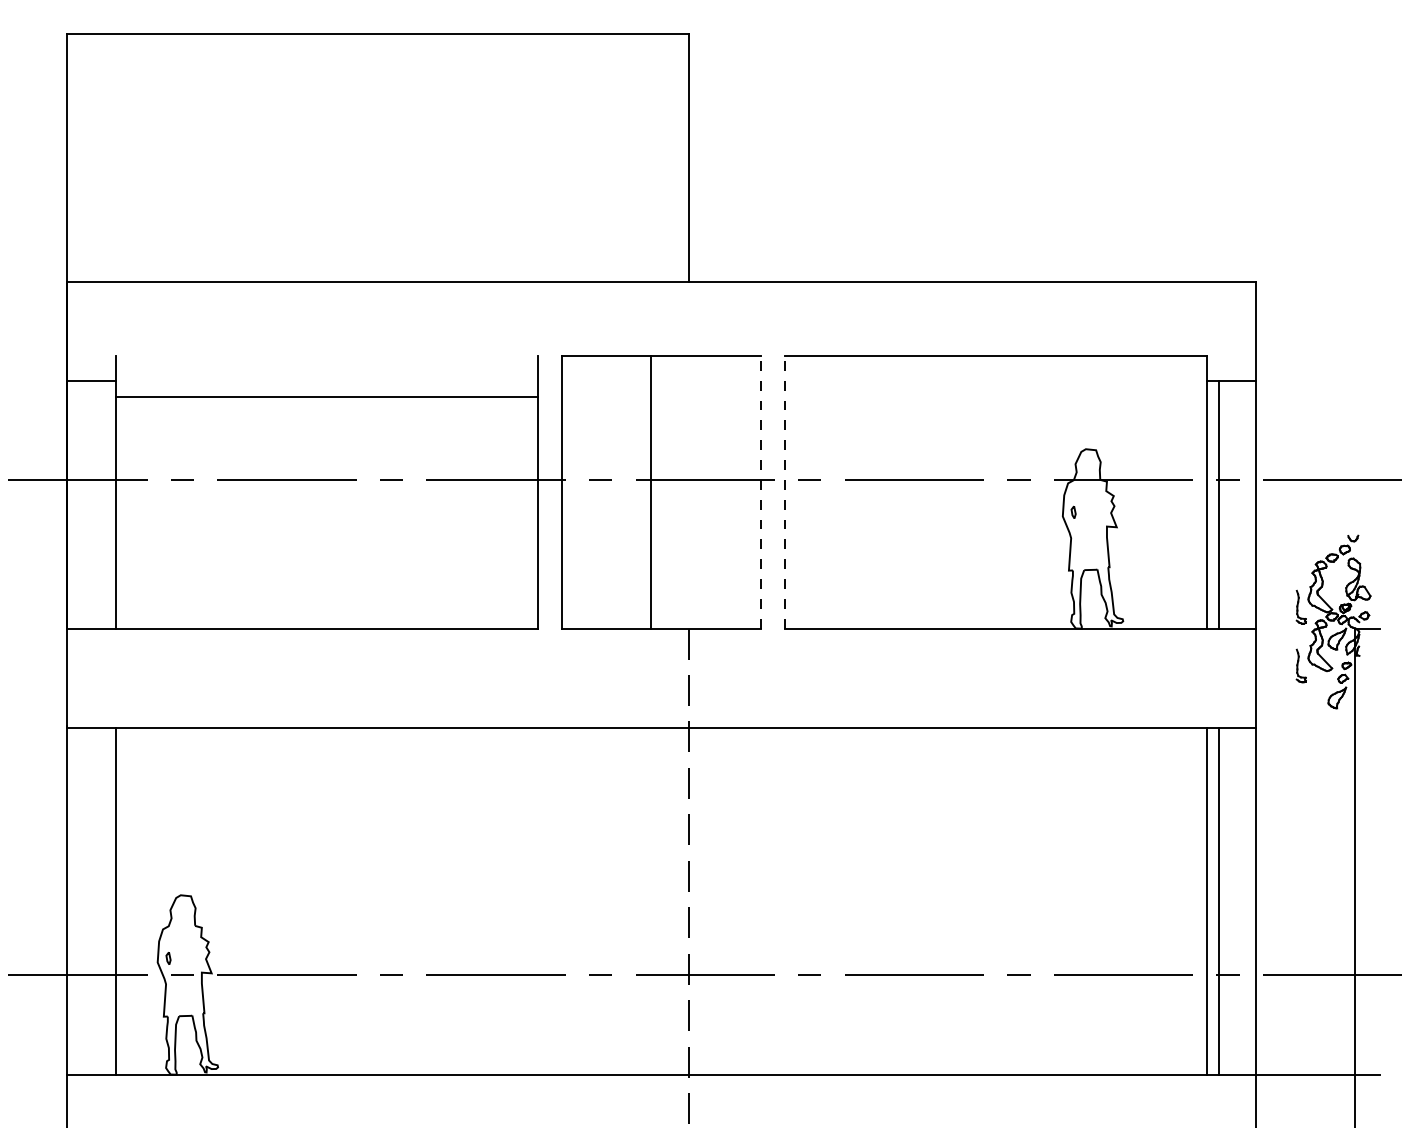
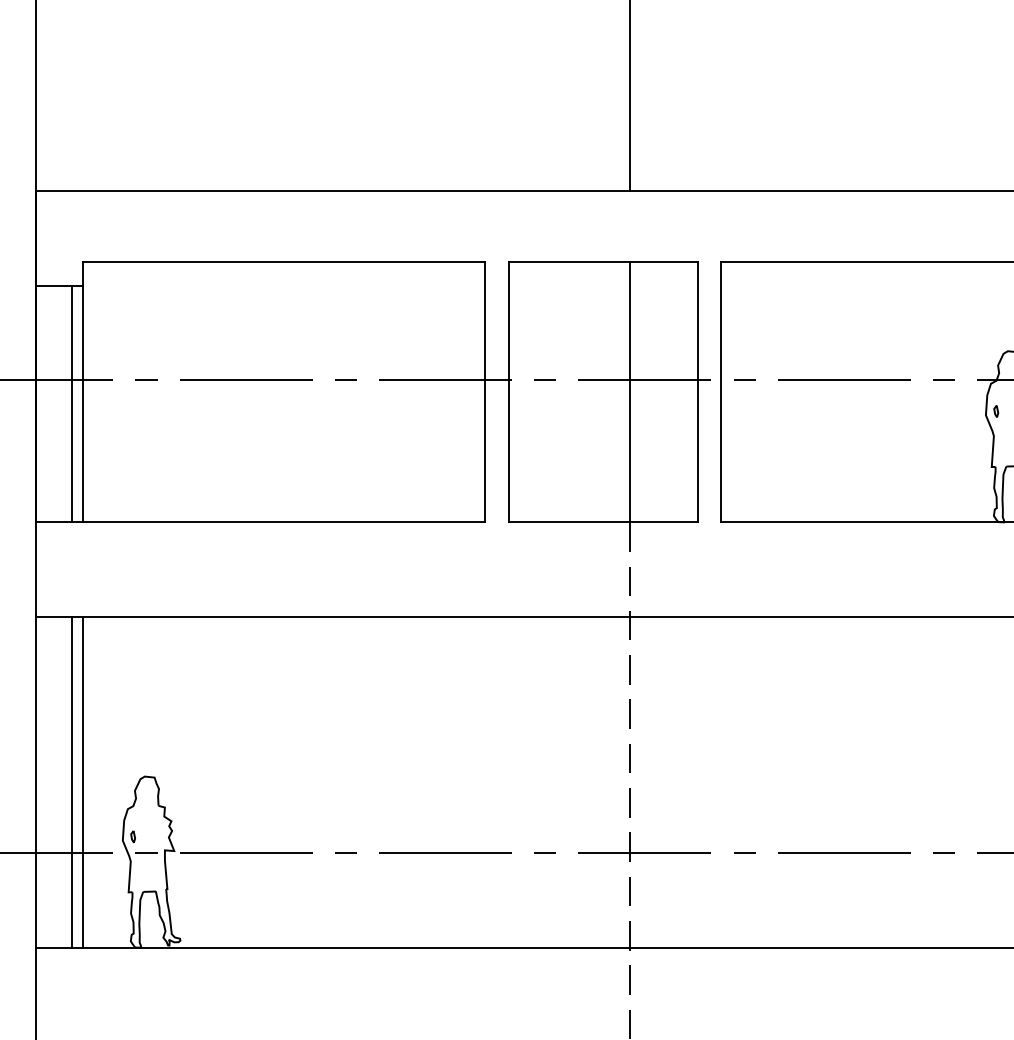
line: (326, 396) -> (283, 261), moved
line: (651, 491) -> (629, 391), moved
line: (760, 491) -> (697, 391), dashed -> solid
line: (785, 491) -> (721, 391), dashed -> solid
line: (103, 504) -> (71, 403), added
line: (103, 900) -> (71, 781), added

